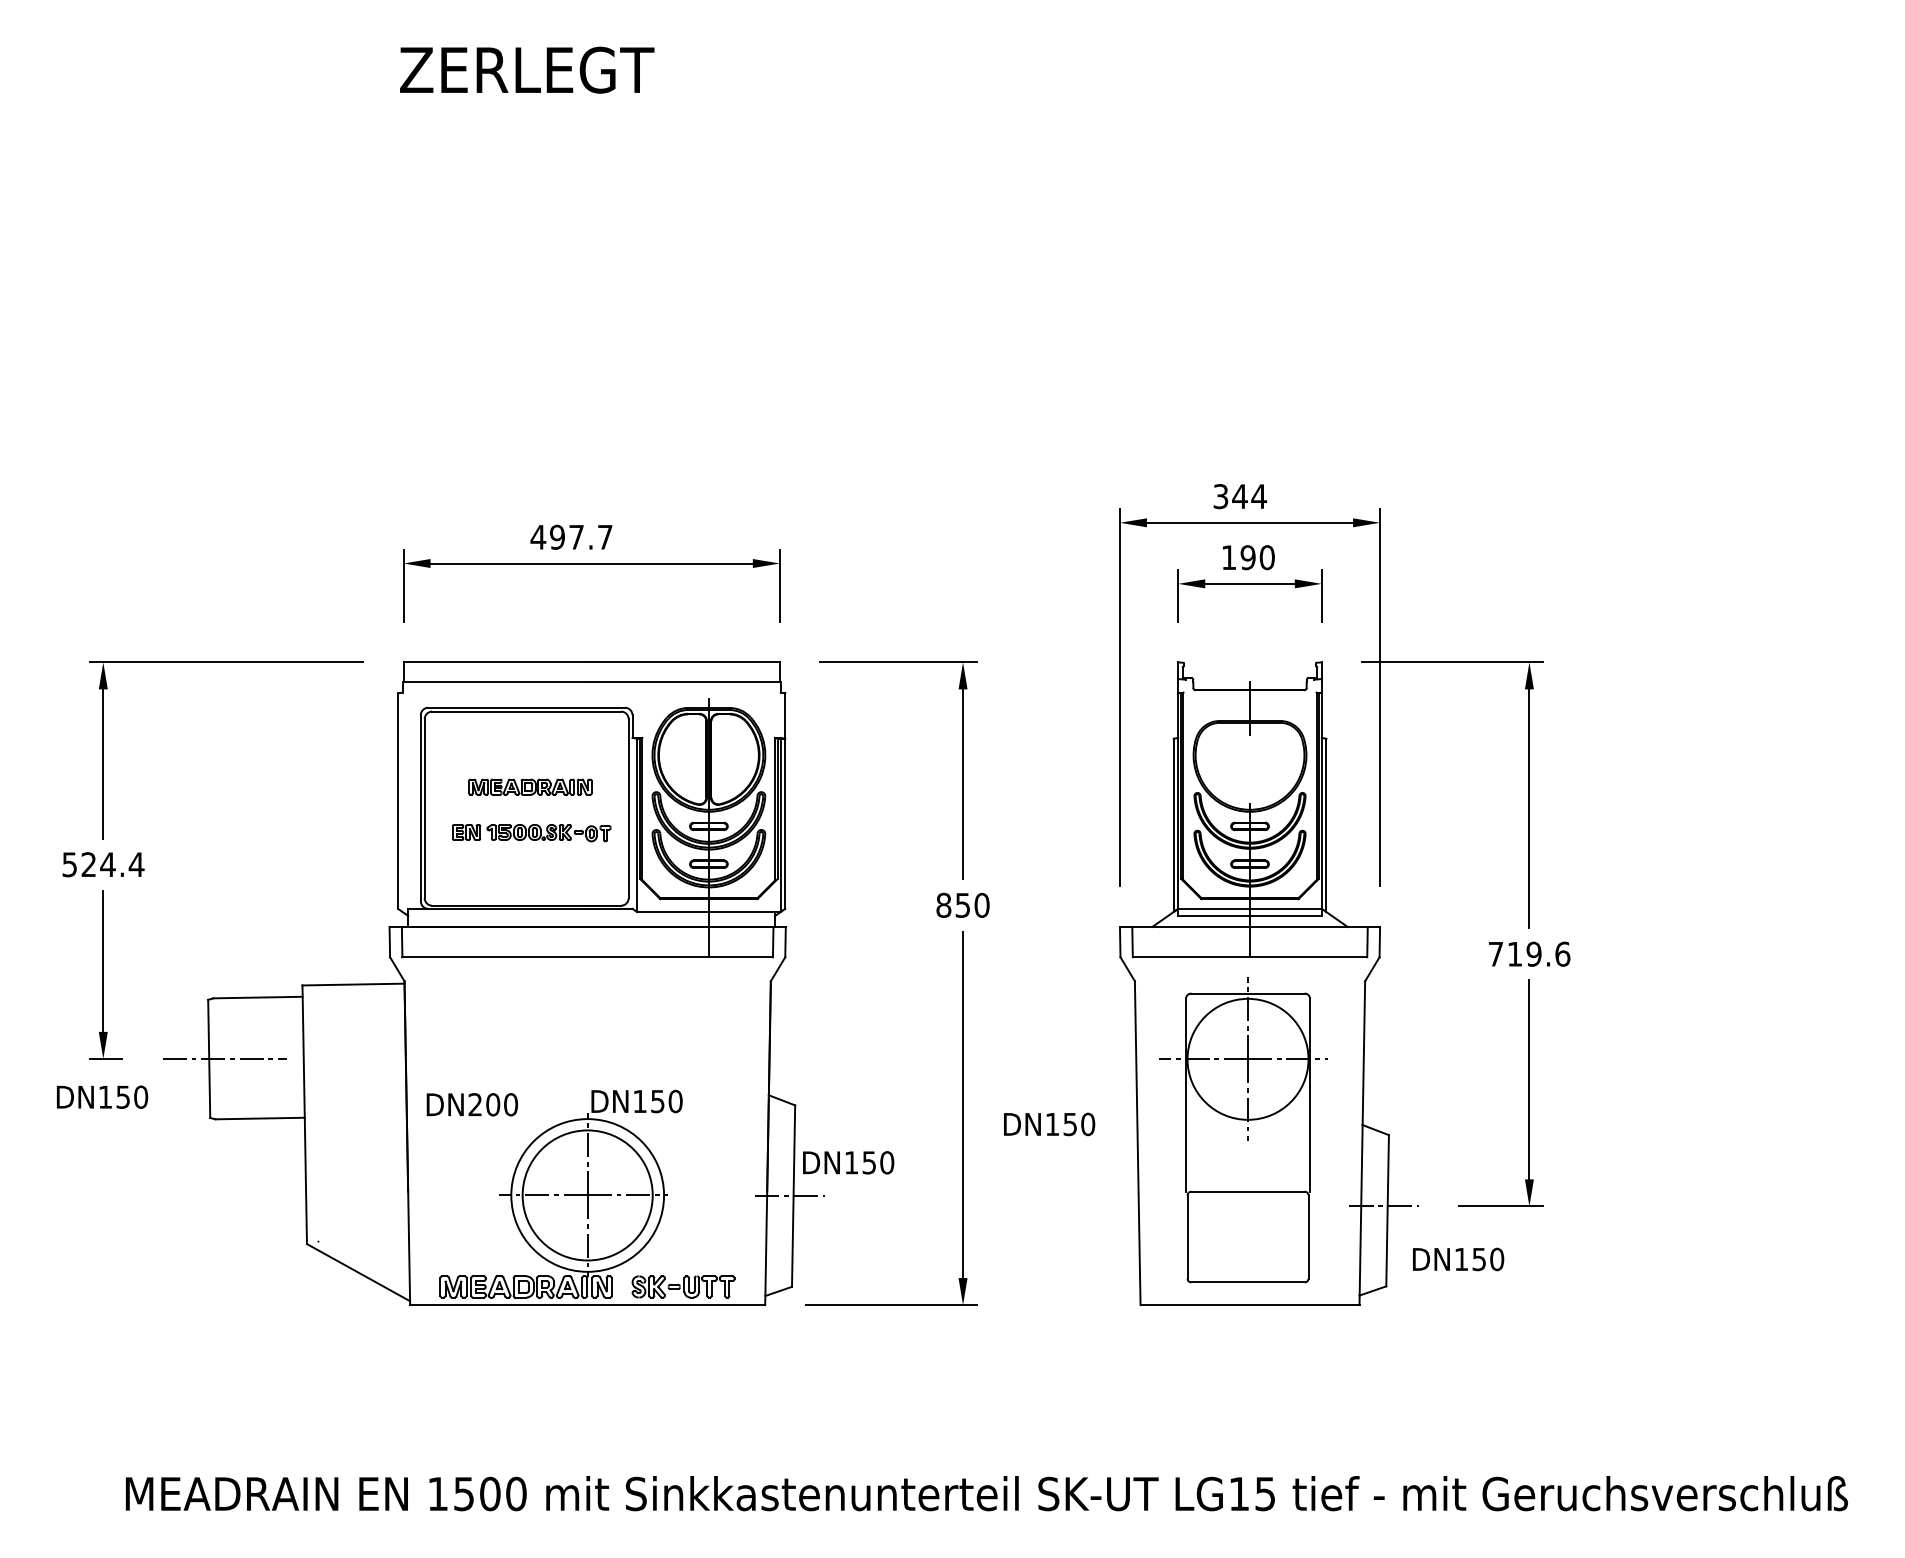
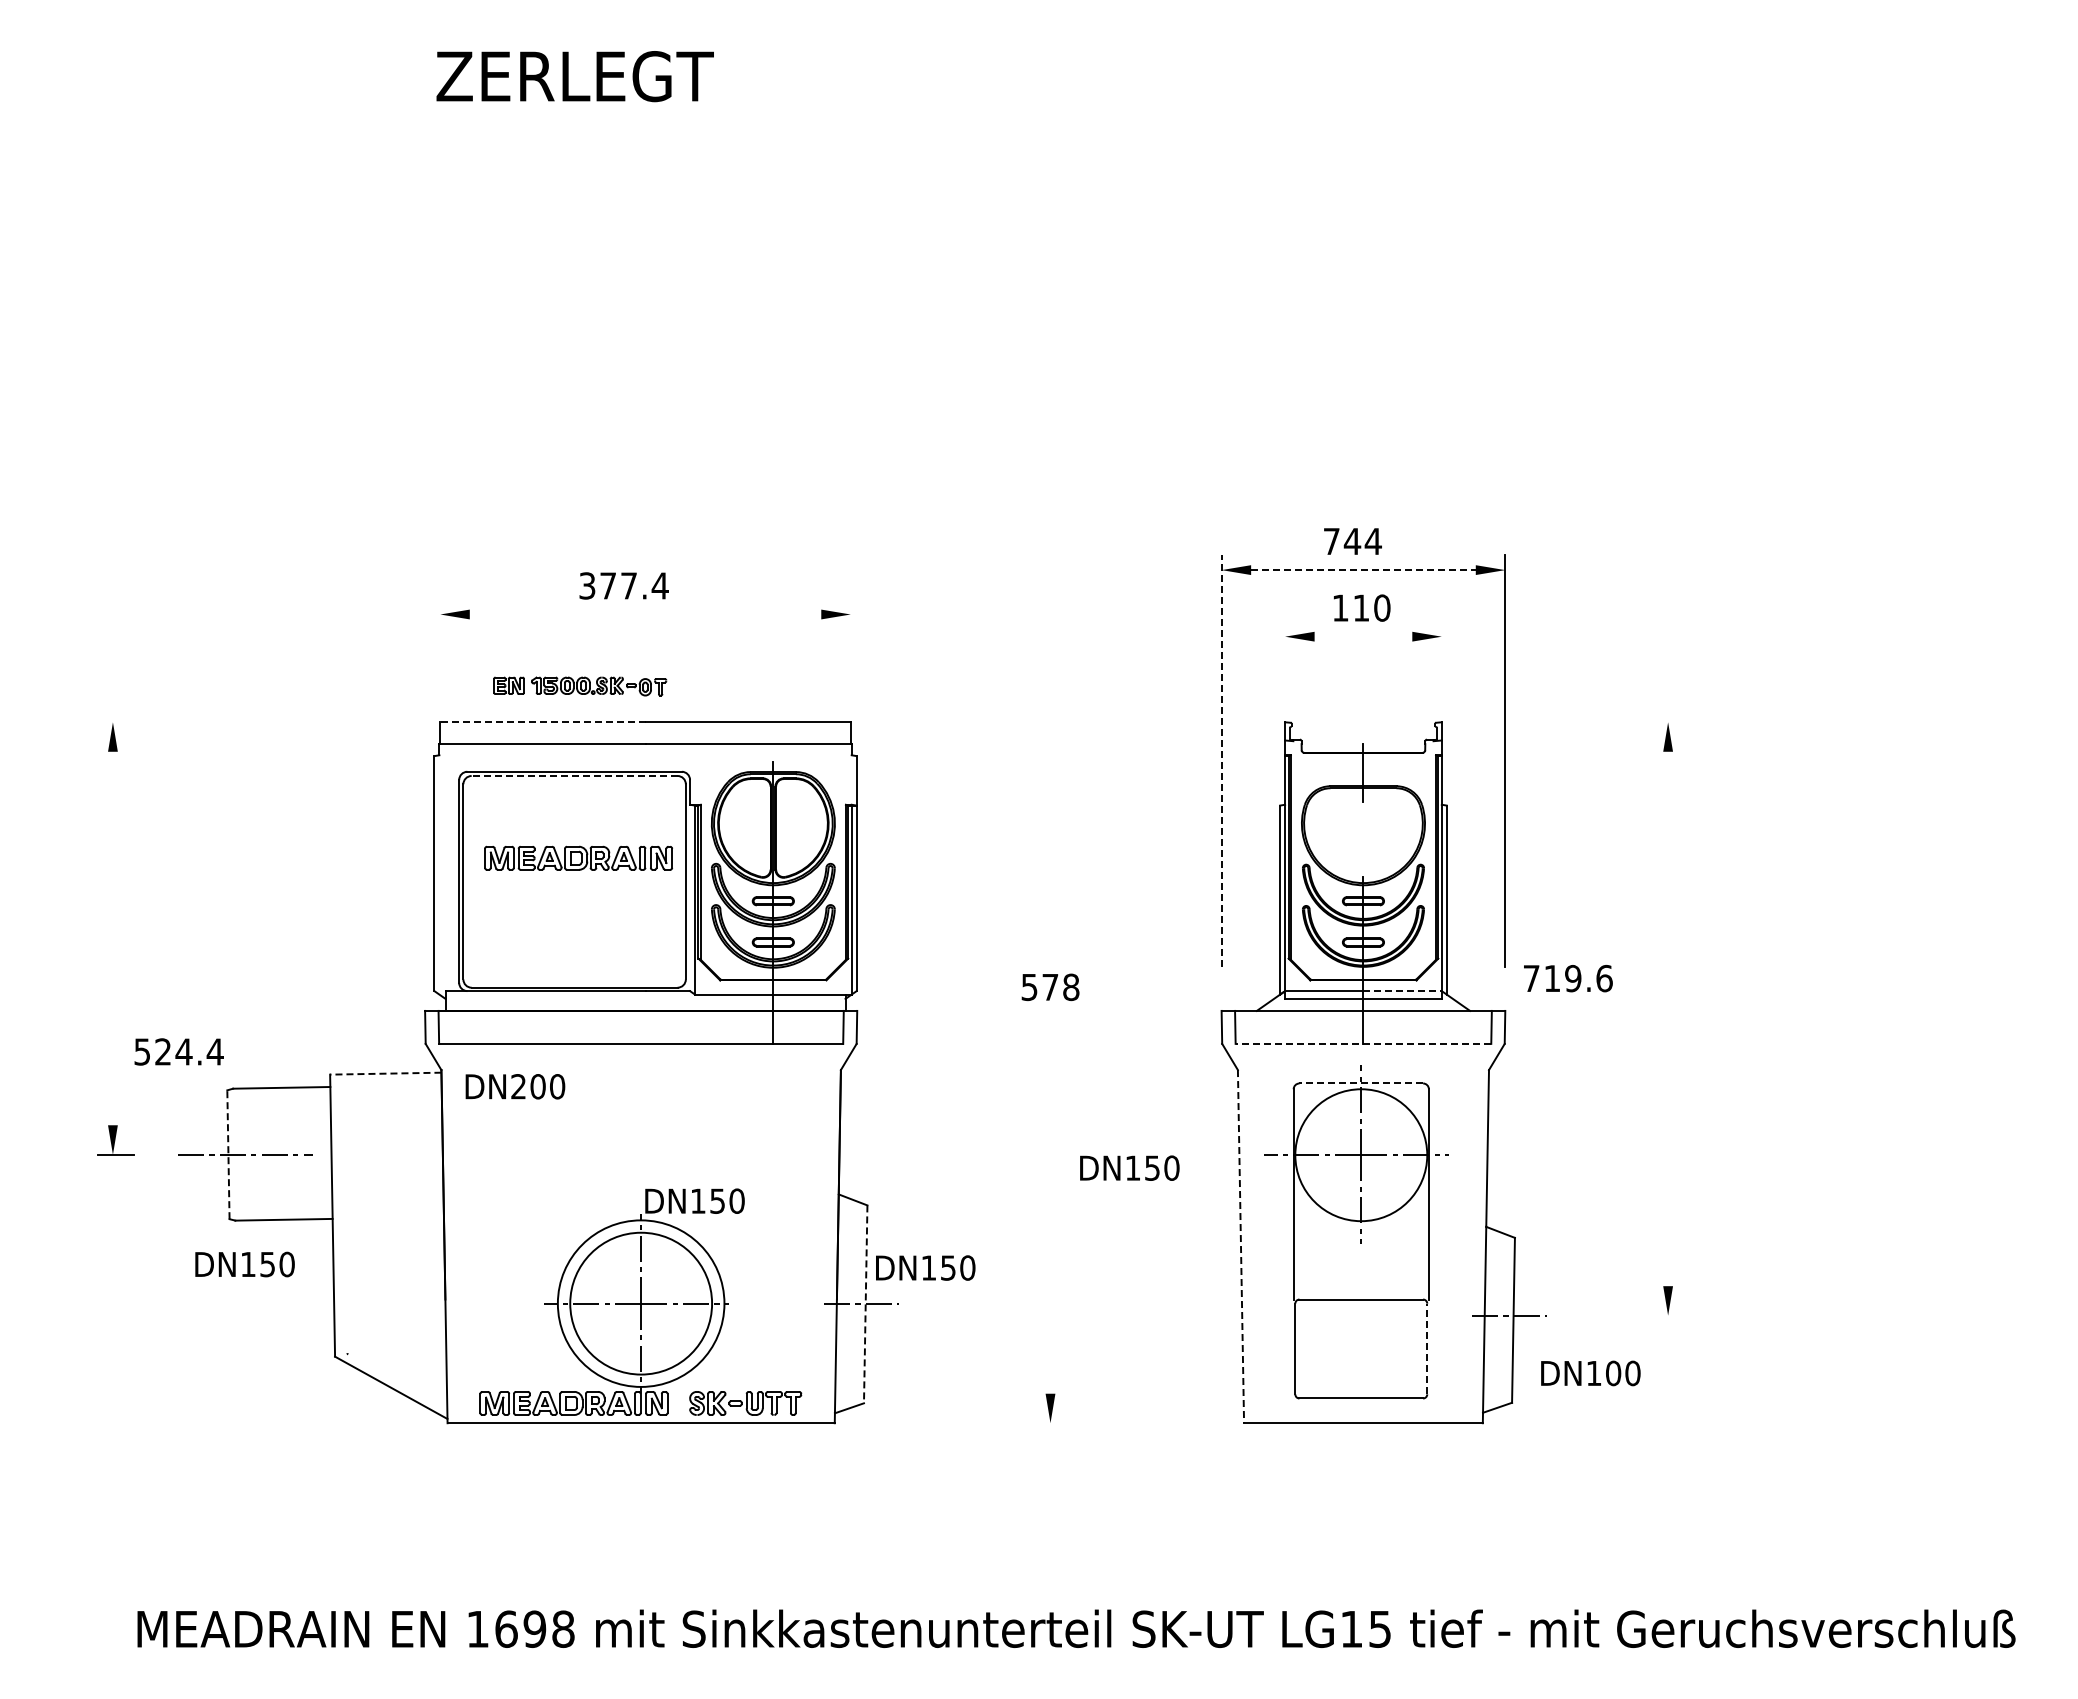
text: (1220, 496) -> (1331, 541), 344 -> 744
line: (1250, 523) -> (1363, 570), solid -> dashed
text: (571, 536) -> (623, 585), 497.7 -> 377.4
text: (1248, 557) -> (1361, 607), 190 -> 110
line: (591, 563) -> (645, 614), removed
line: (1250, 583) -> (1363, 636), removed
line: (403, 585) -> (440, 638), removed
line: (779, 585) -> (850, 638), removed
line: (1178, 595) -> (1285, 649), removed
line: (1321, 595) -> (1441, 649), removed
line: (226, 662) -> (247, 722), removed
line: (497, 662) -> (542, 722), solid -> dashed
line: (1452, 662) -> (1584, 722), removed
line: (1119, 698) -> (1221, 761), solid -> dashed
line: (526, 712) -> (574, 776), solid -> dashed
line: (102, 763) -> (112, 832), removed
part: (963, 770) -> (1050, 840), removed
part: (530, 787) -> (578, 858), size x1.4
line: (1529, 808) -> (1668, 881), removed
part: (532, 833) -> (580, 686), moved
text: (102, 864) -> (178, 1051), moved
text: (963, 905) -> (1050, 987), 850 -> 578
line: (1286, 909) -> (1403, 991), solid -> dashed
text: (1529, 954) -> (1568, 978), moved
line: (1250, 956) -> (1363, 1043), solid -> dashed
line: (102, 961) -> (112, 1048), removed
line: (353, 984) -> (385, 1073), solid -> dashed
line: (1248, 993) -> (1361, 1083), solid -> dashed
line: (209, 1058) -> (228, 1154), solid -> dashed
line: (1529, 1079) -> (1668, 1177), removed
text: (101, 1097) -> (244, 1264), moved
text: (472, 1104) -> (515, 1086), moved
line: (963, 1104) -> (1050, 1204), removed
text: (1049, 1123) -> (1129, 1167), moved
line: (1138, 1143) -> (1241, 1246), solid -> dashed
line: (793, 1196) -> (865, 1304), solid -> dashed
line: (1500, 1206) -> (1636, 1315), removed
line: (1308, 1236) -> (1427, 1348), solid -> dashed
text: (1479, 1259) -> (1613, 1373), DN150 -> DN100
line: (891, 1305) -> (972, 1423), removed
text: (489, 1493) -> (534, 1628), 1500 -> 1698

